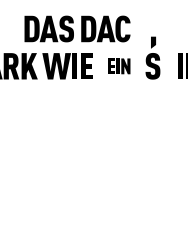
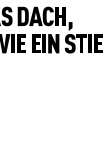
fill: (139, 28) -> (60, 16), added
part: (118, 66) -> (45, 43), size x1.67
fill: (168, 66) -> (81, 43), added

